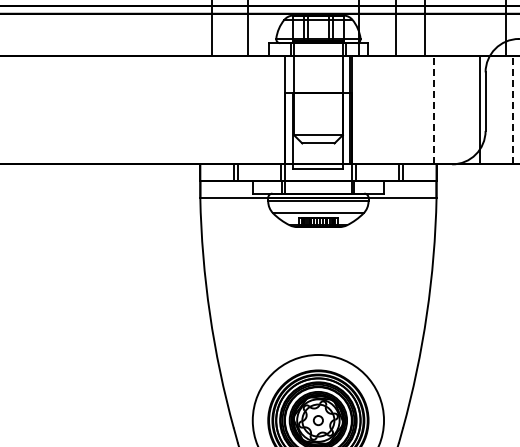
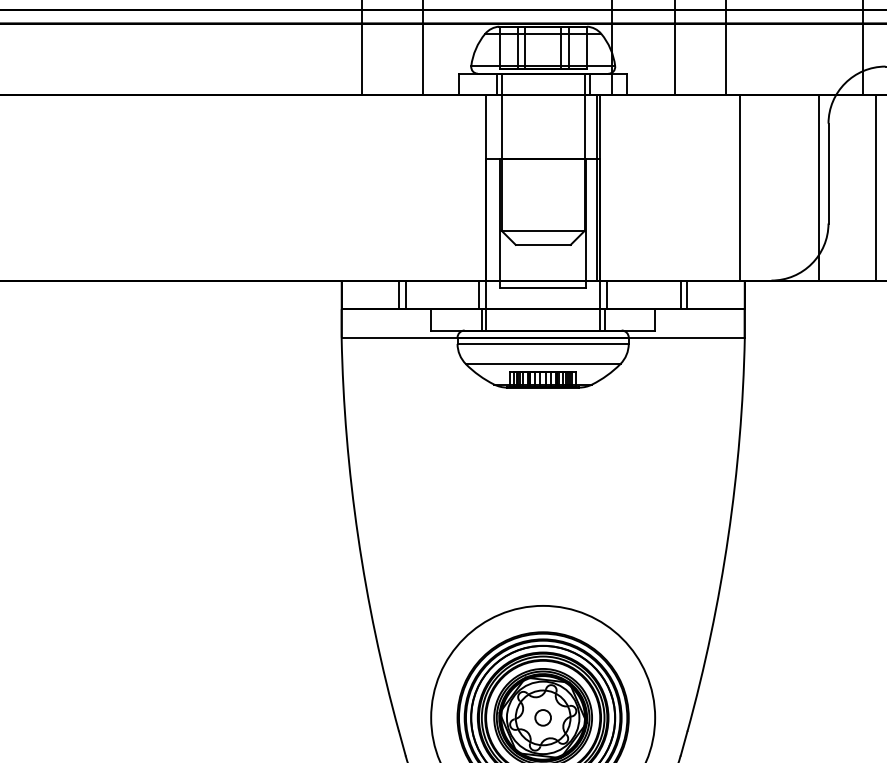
line: (433, 109) -> (739, 186), dashed -> solid
line: (513, 109) -> (876, 186), dashed -> solid

